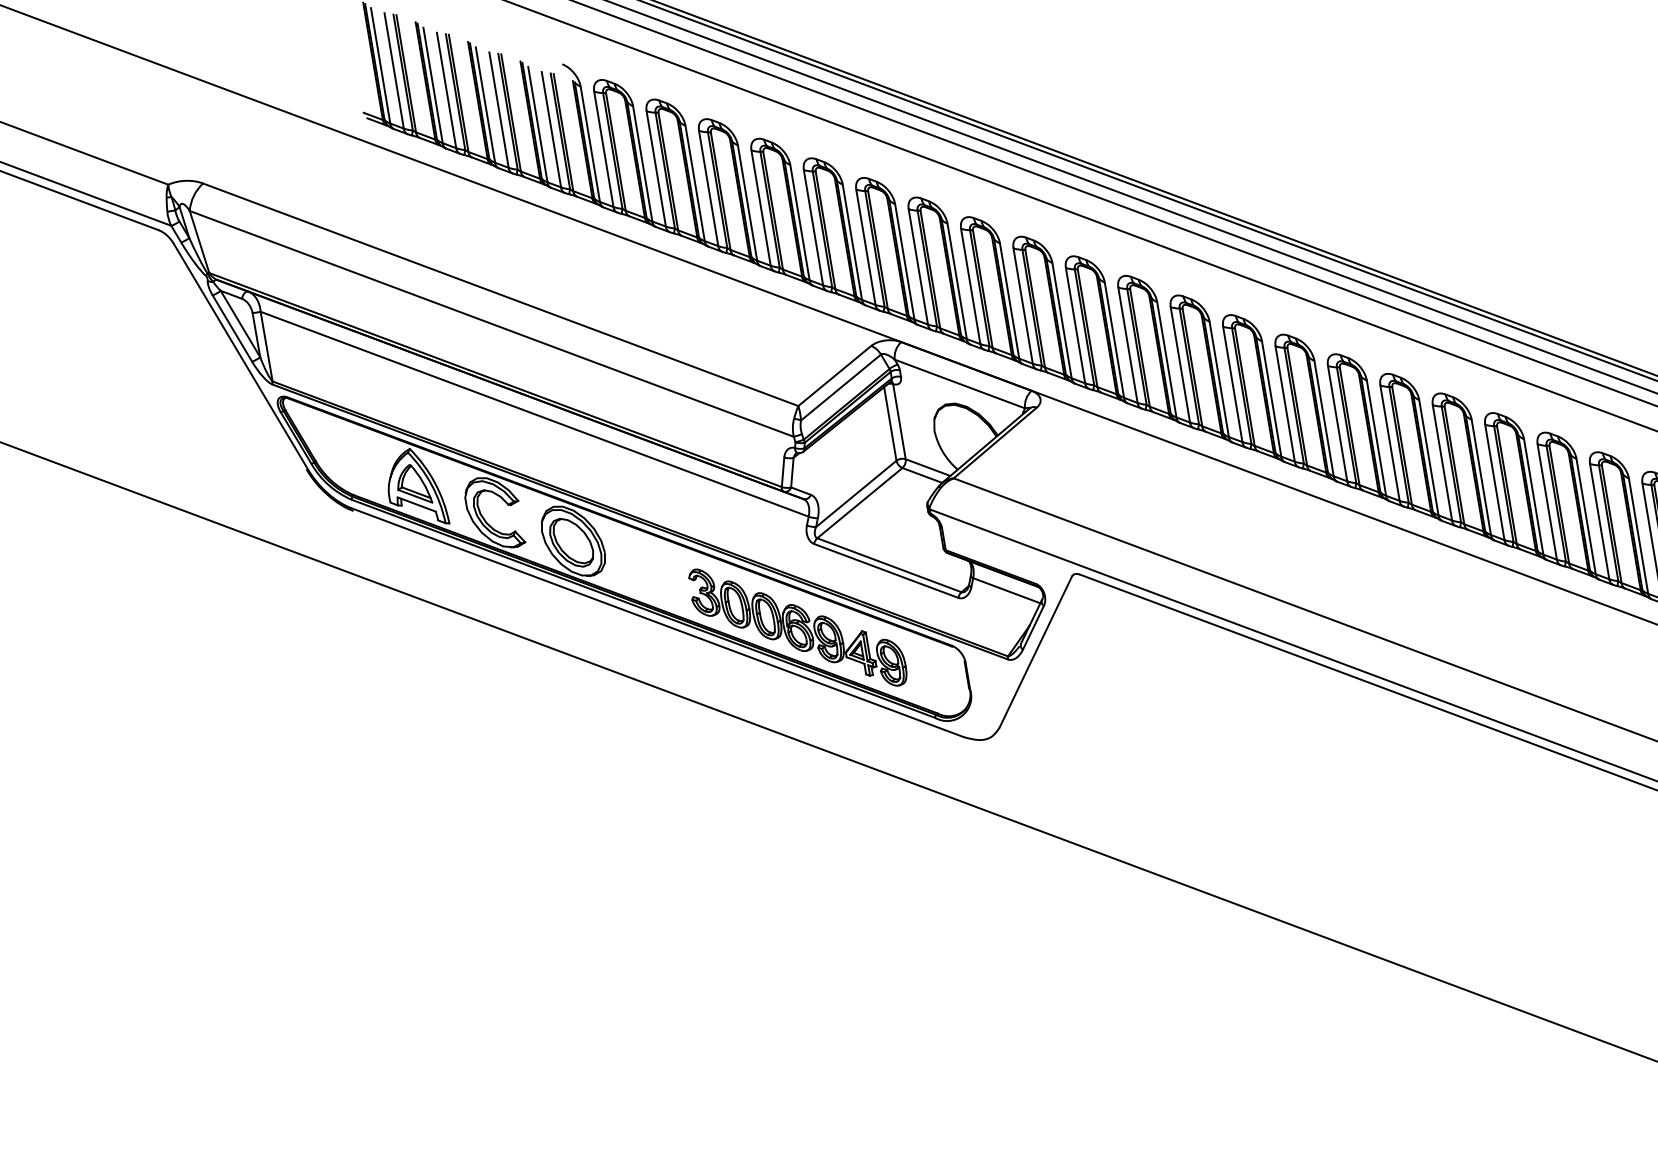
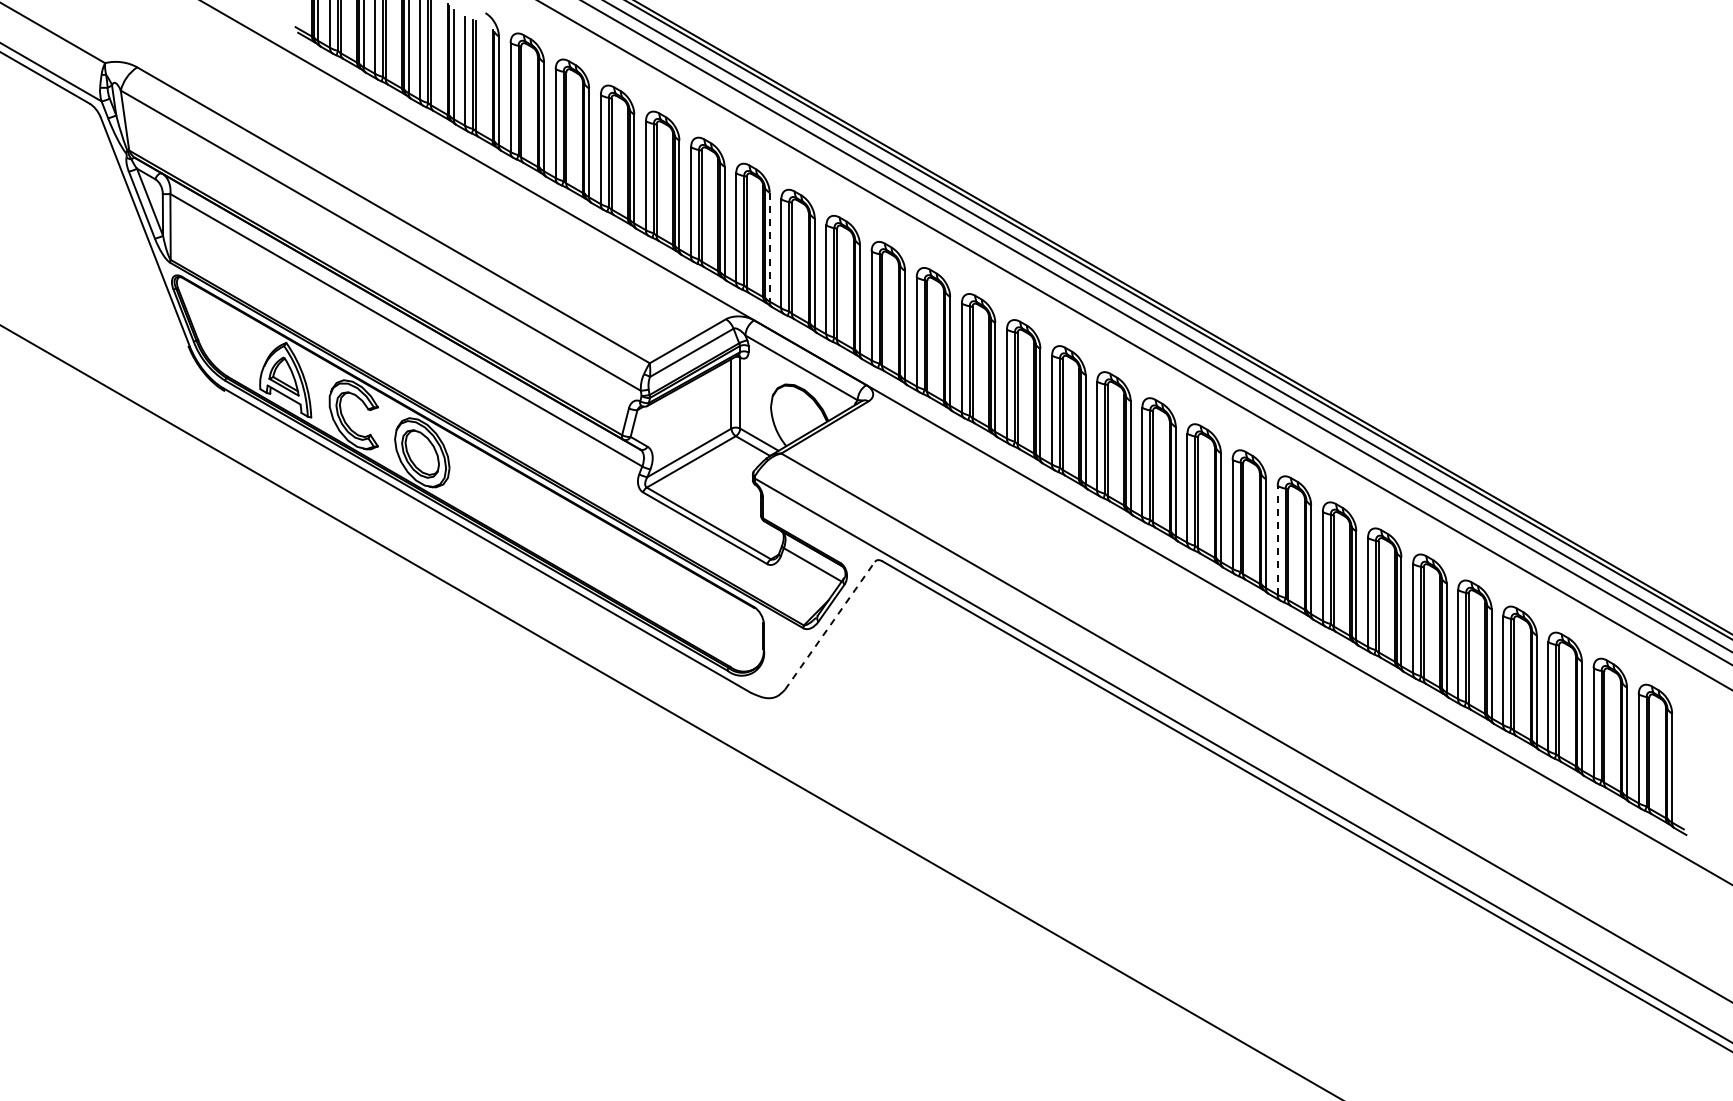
line: (904, 262) -> (769, 247), solid -> dashed
line: (1494, 481) -> (1277, 539), solid -> dashed
part: (798, 627) -> (615, 566), removed
line: (1036, 651) -> (830, 625), solid -> dashed

